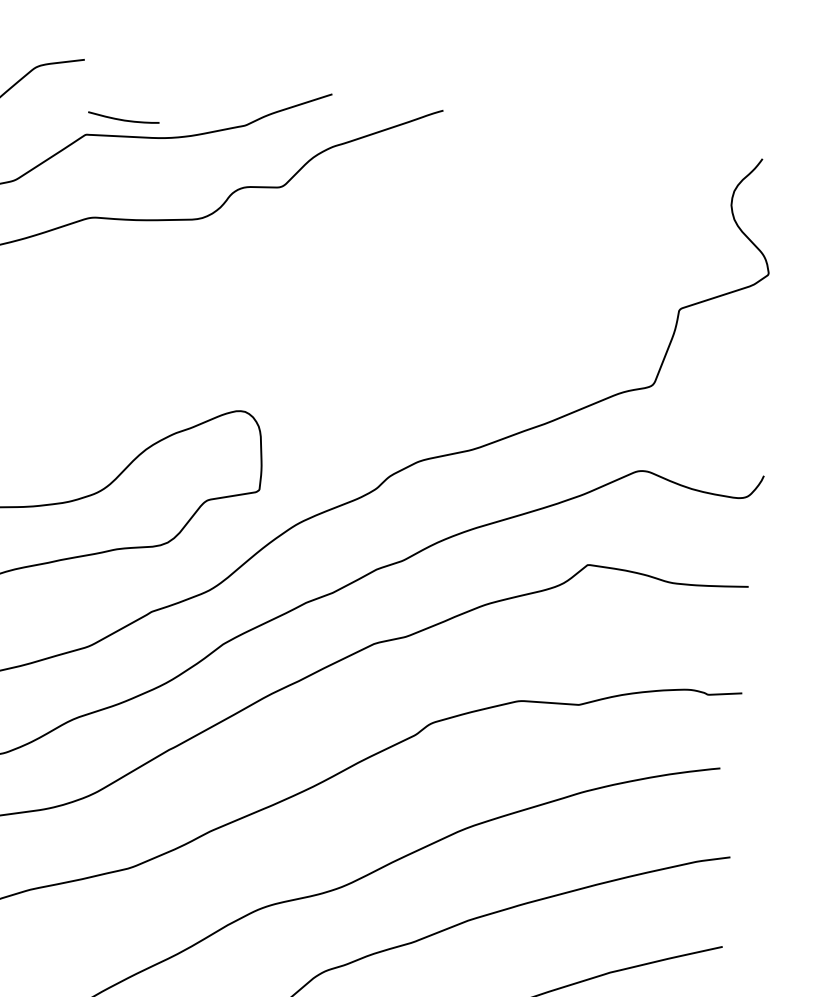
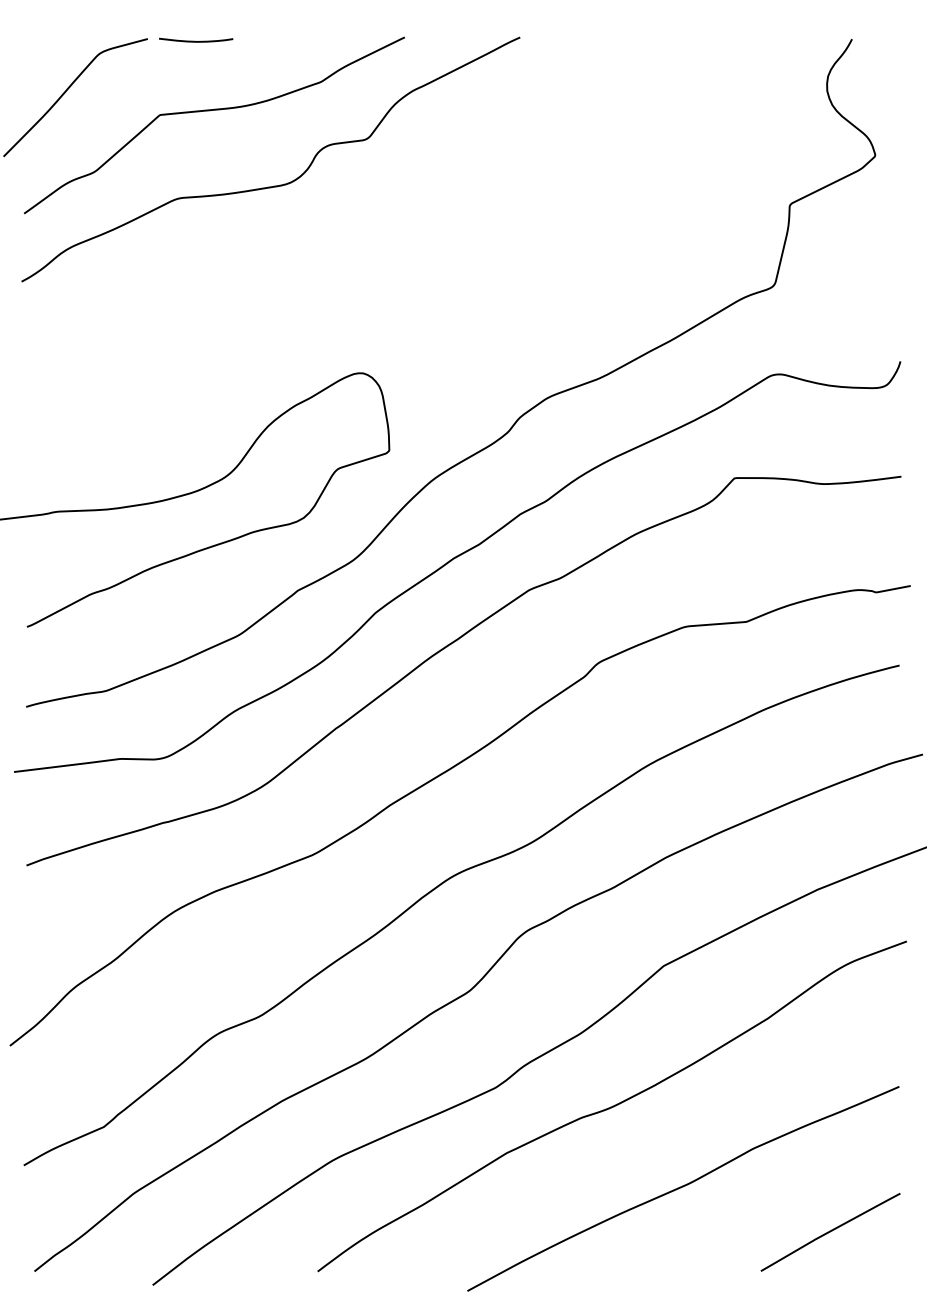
curve: (123, 118) -> (195, 40), moved

